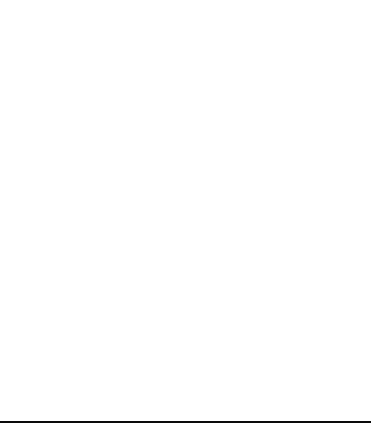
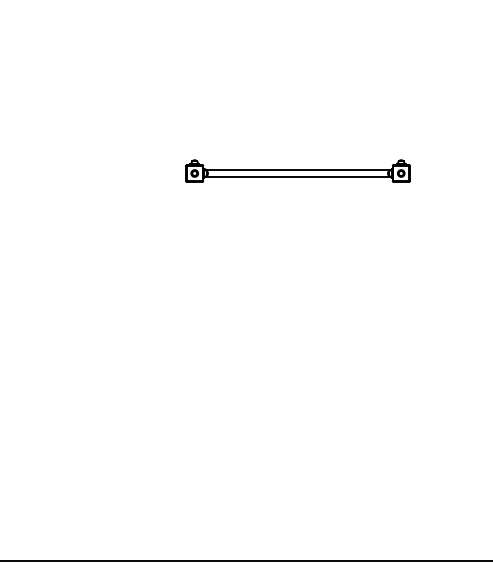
part: (223, 128) -> (297, 170), added

